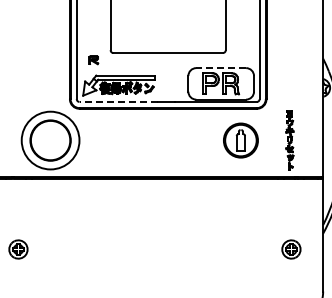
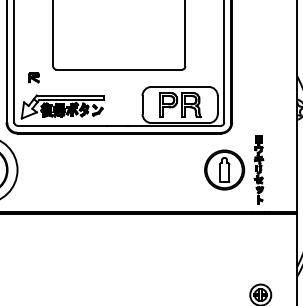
line: (221, 68) -> (180, 87), dashed -> solid
line: (118, 101) -> (62, 125), dashed -> solid
part: (240, 140) -> (224, 169), moved

